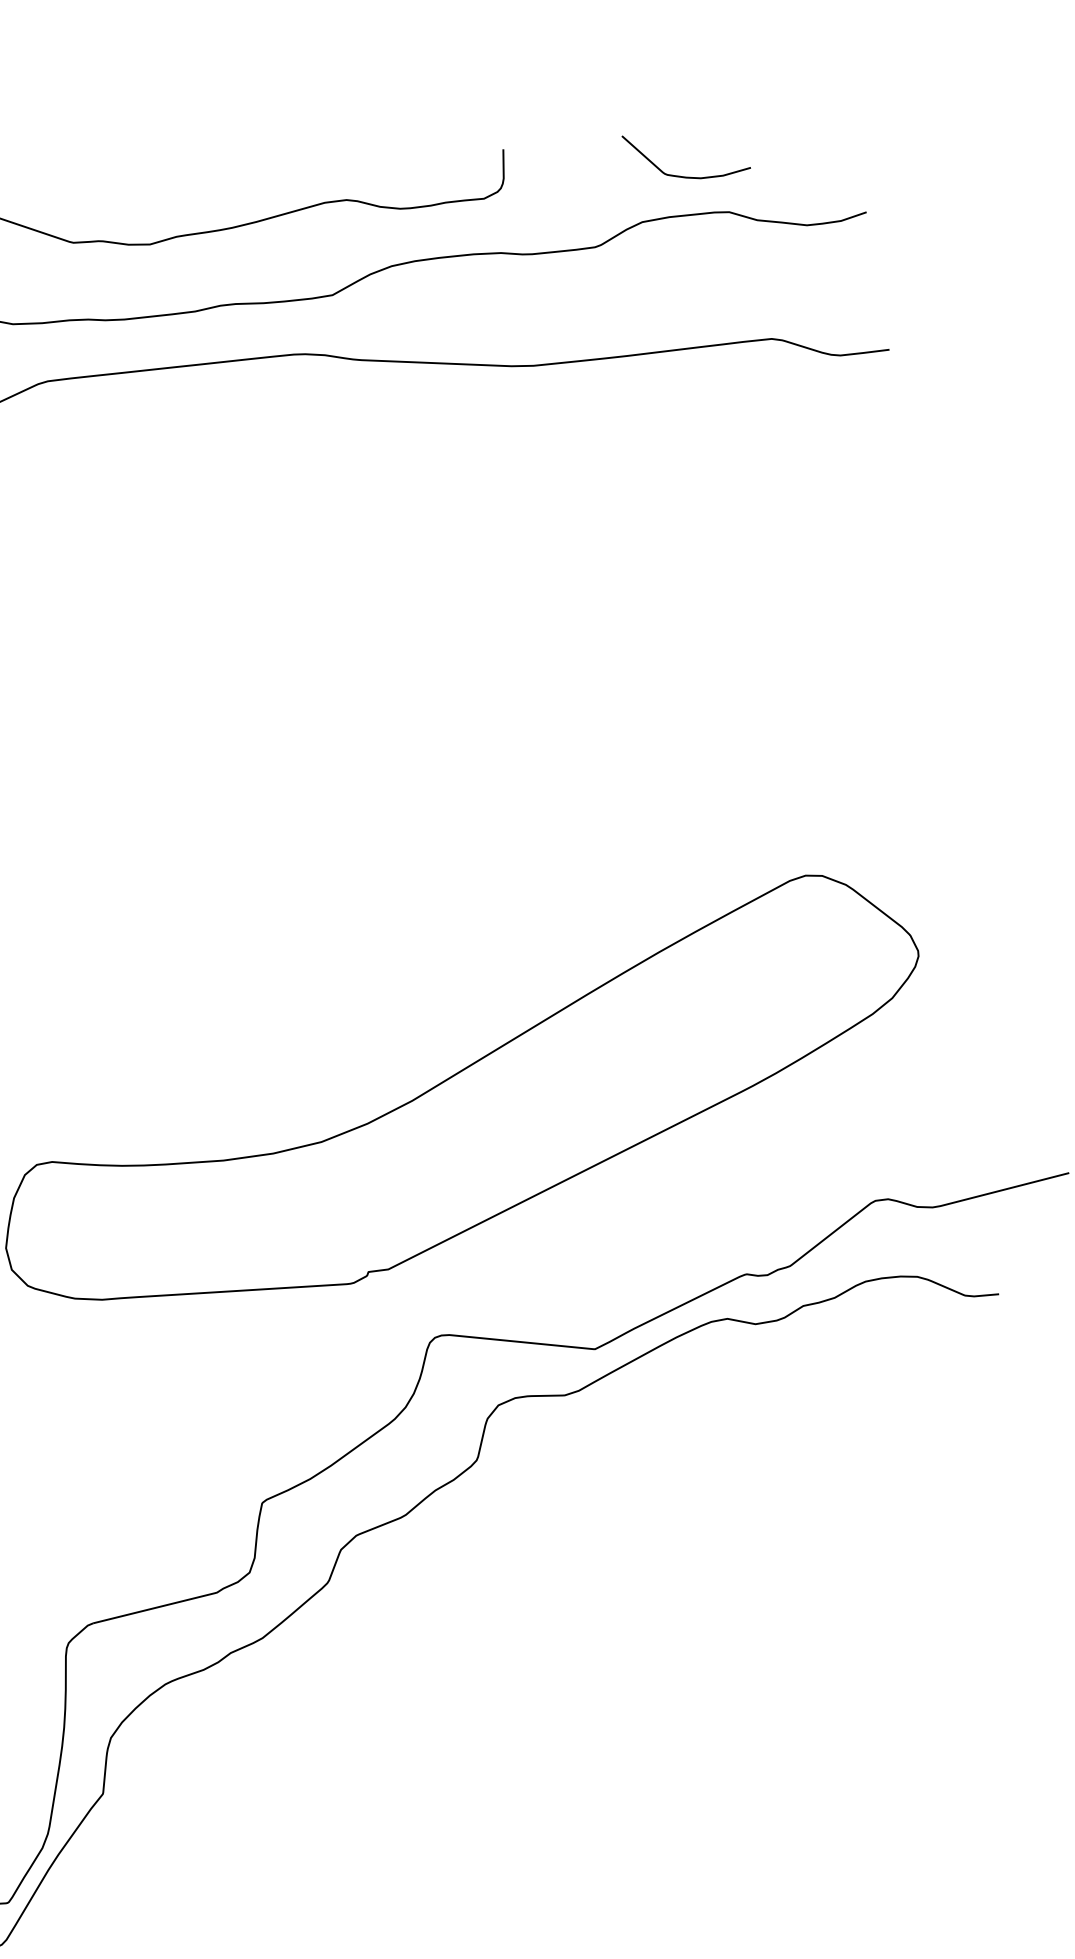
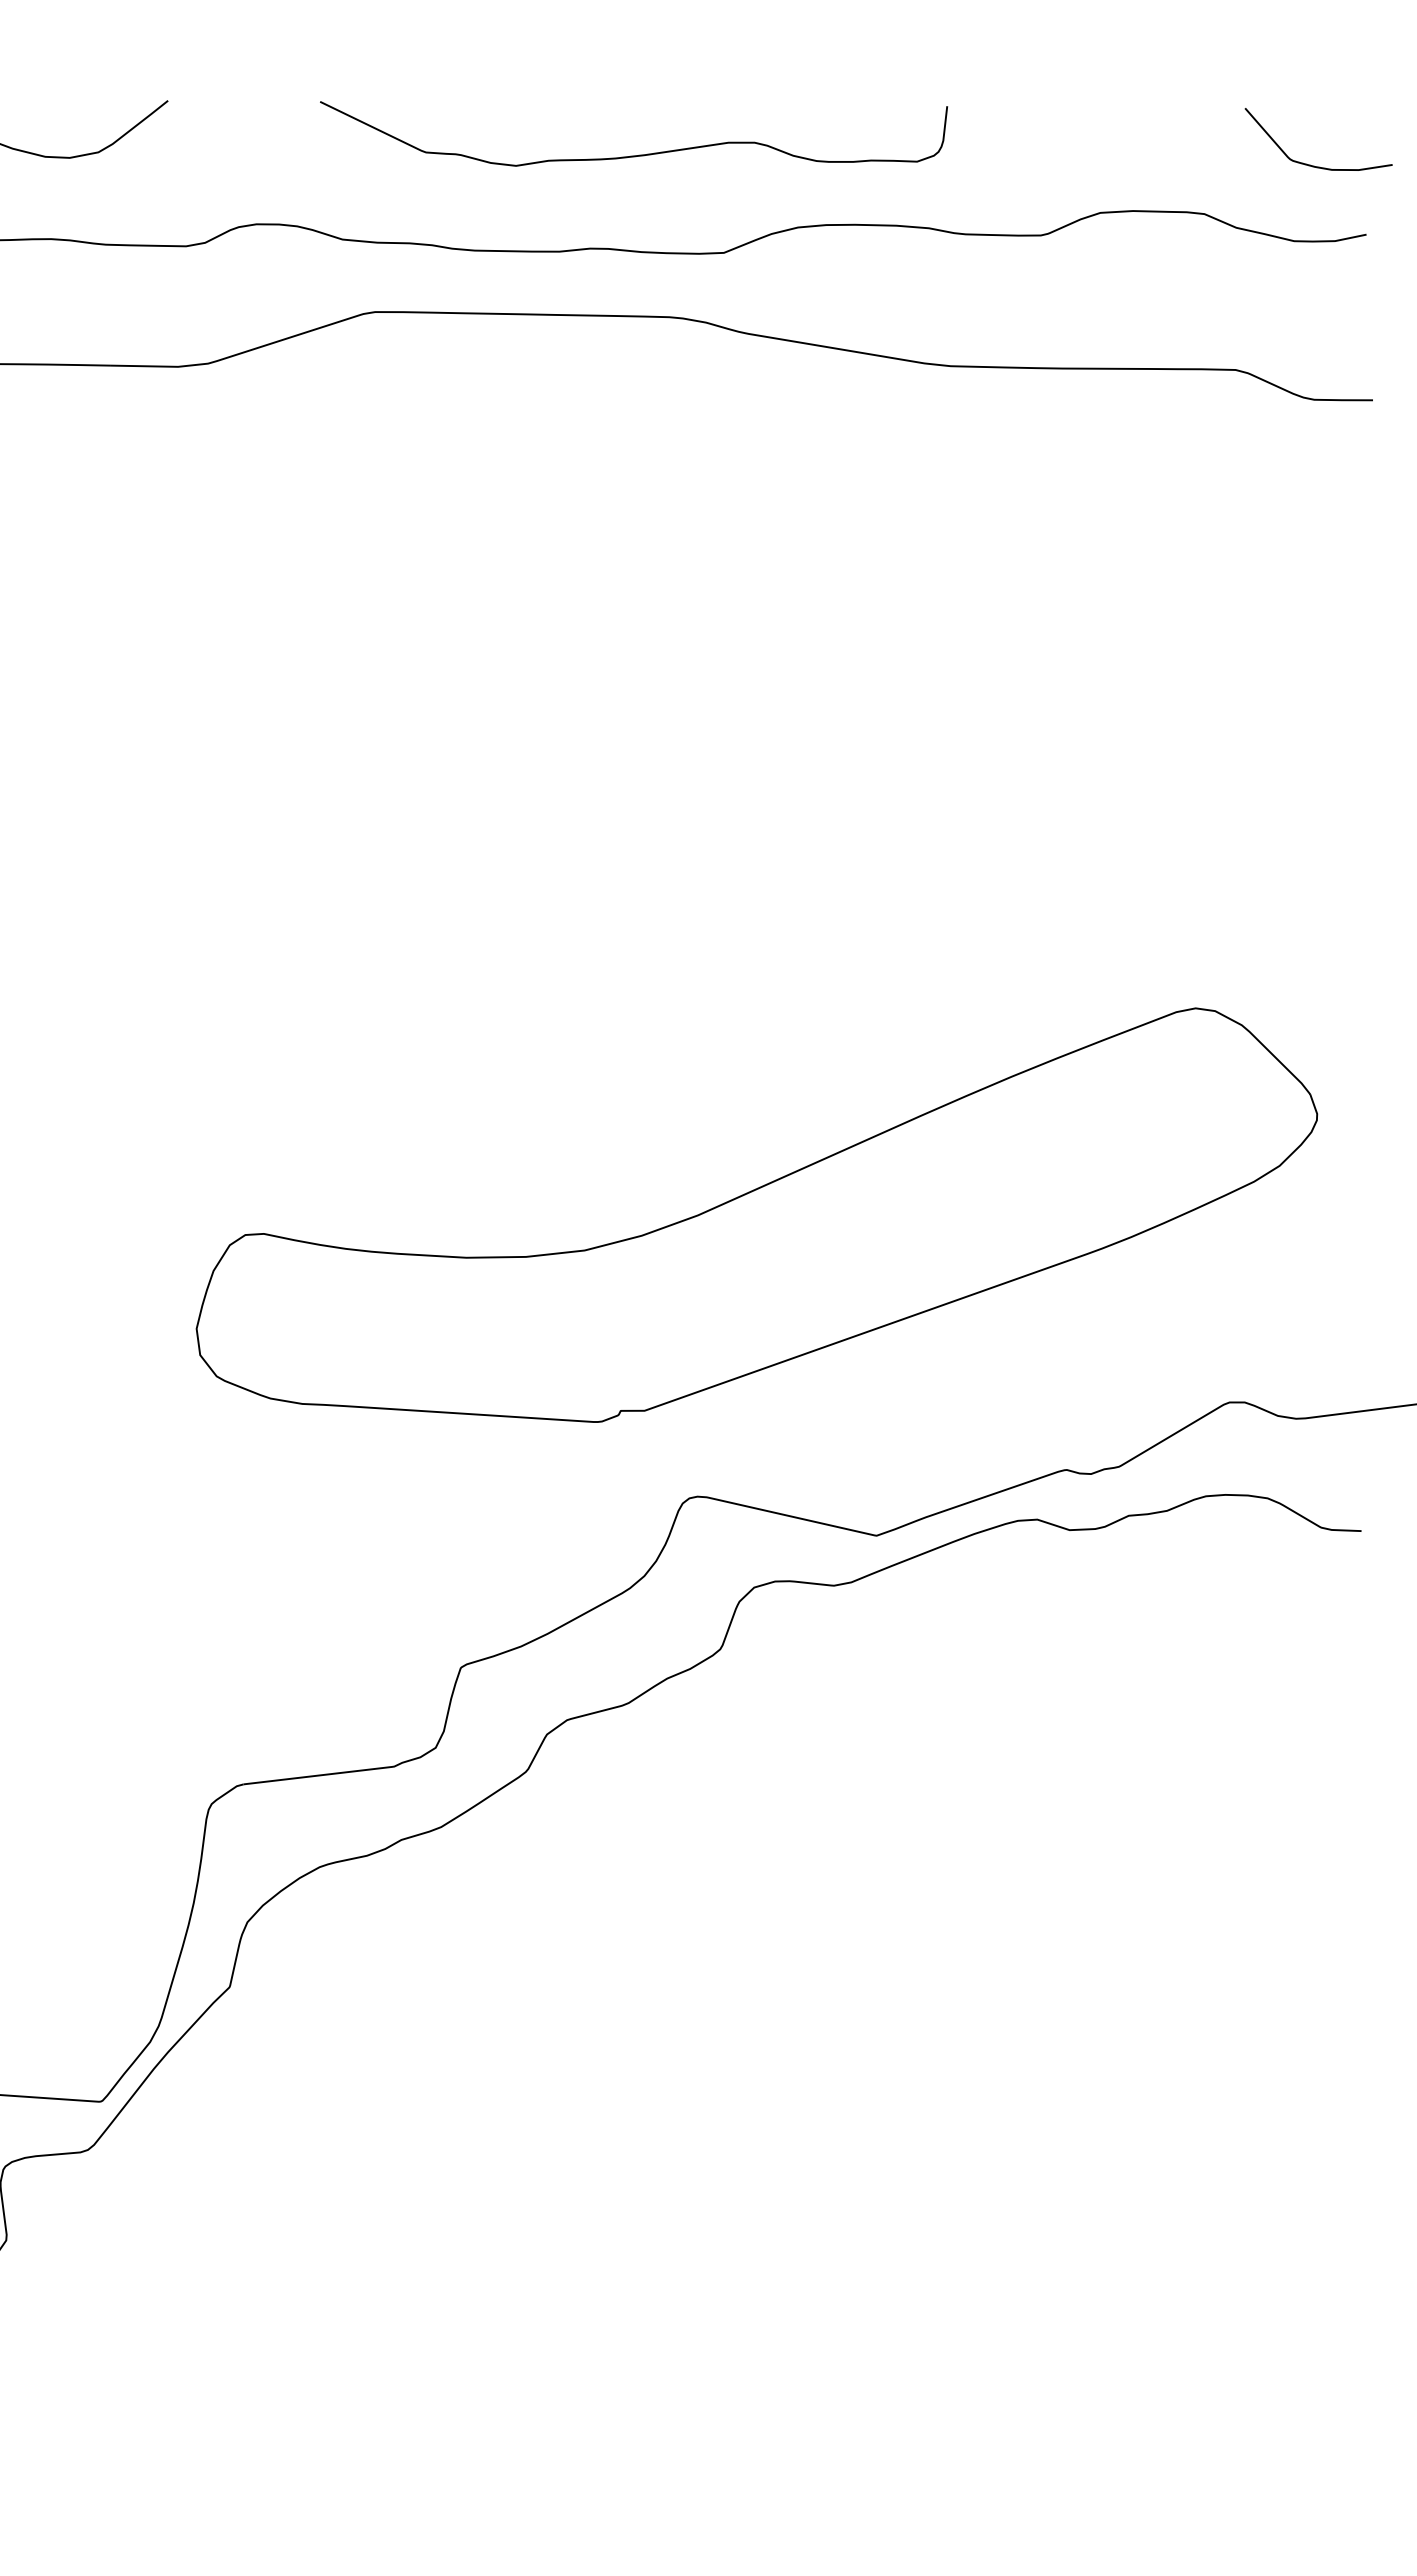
curve: (682, 176) -> (1310, 164), moved

